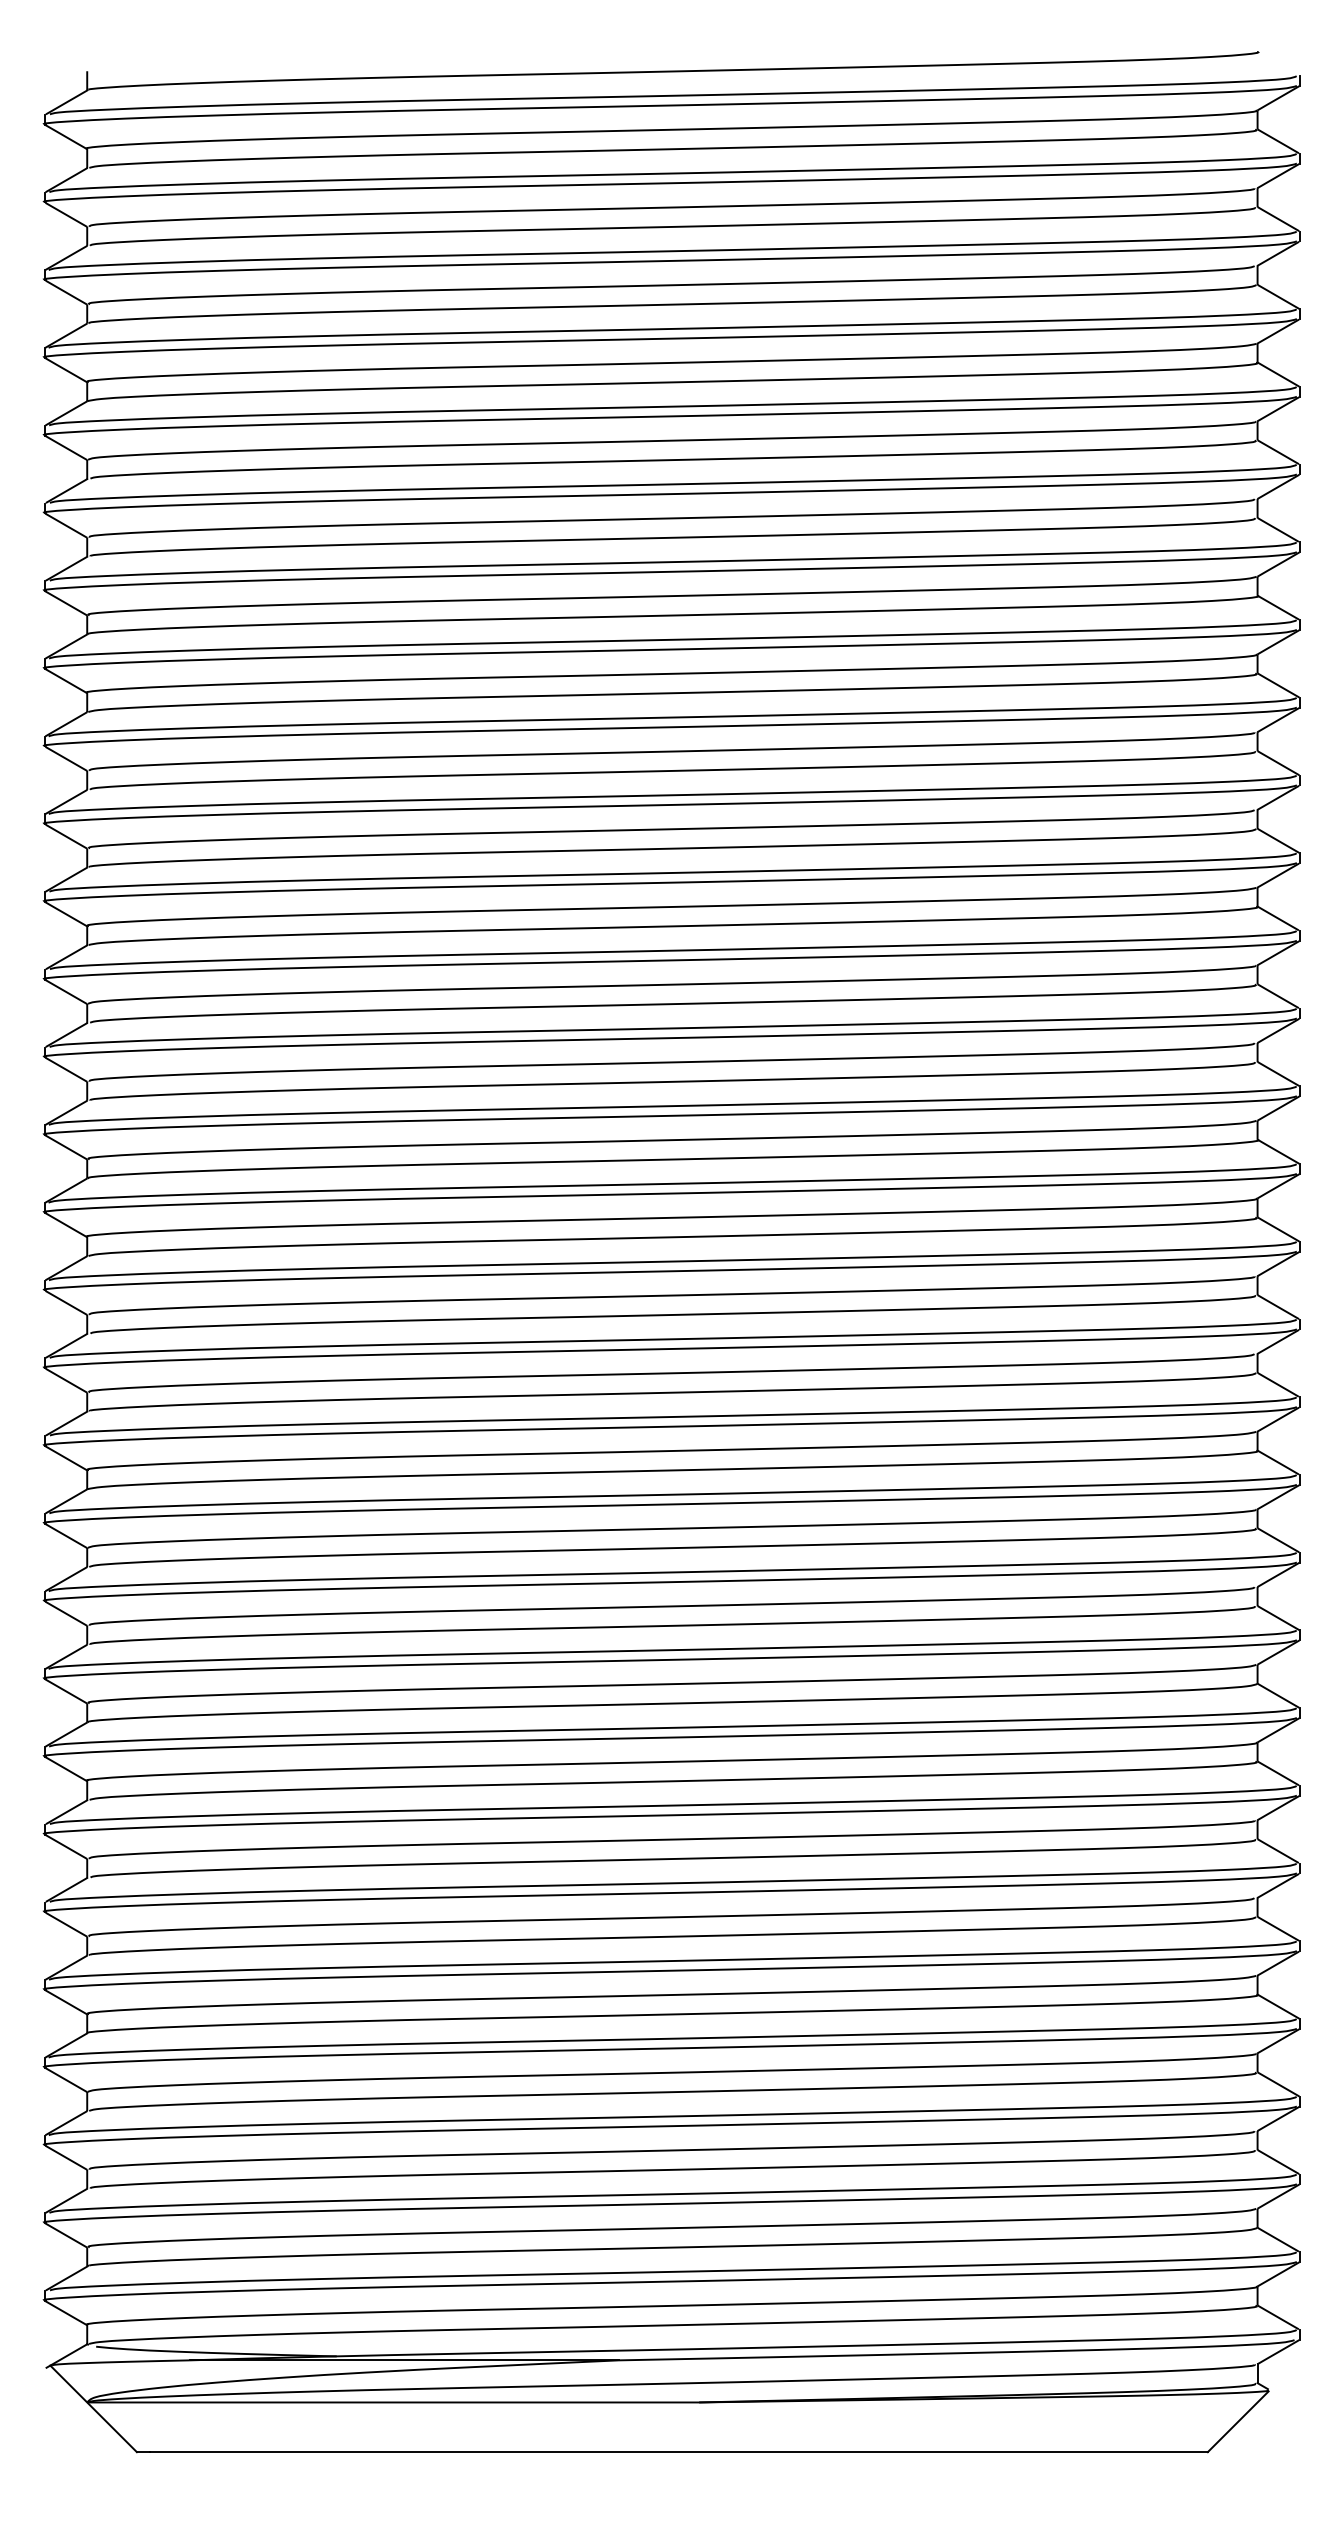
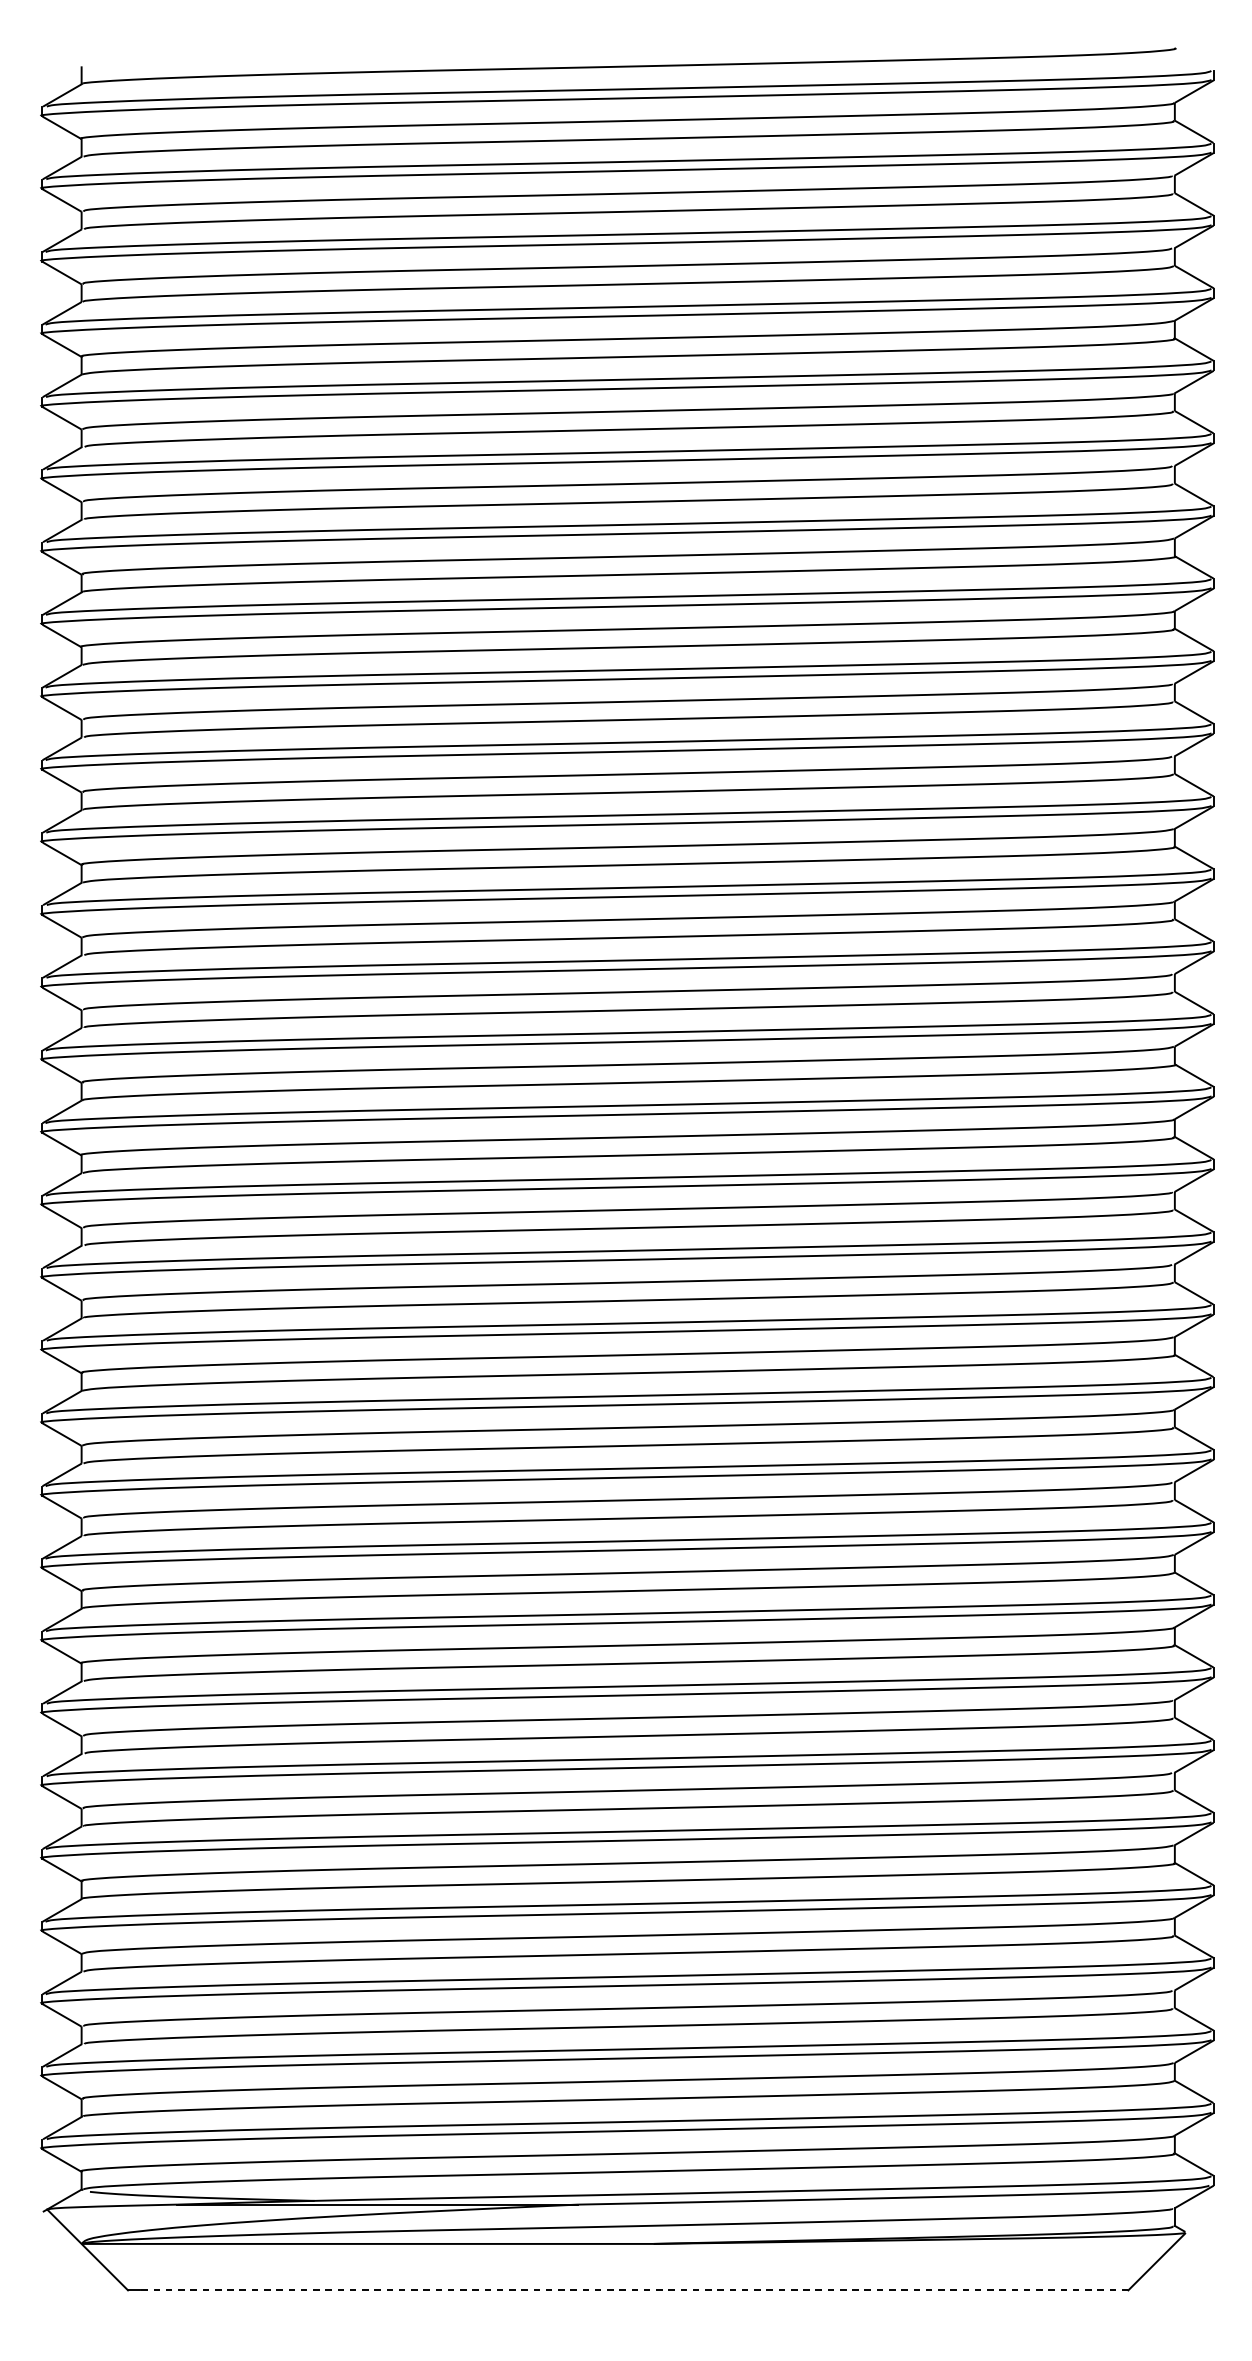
line: (678, 2452) -> (633, 2290), solid -> dashed

